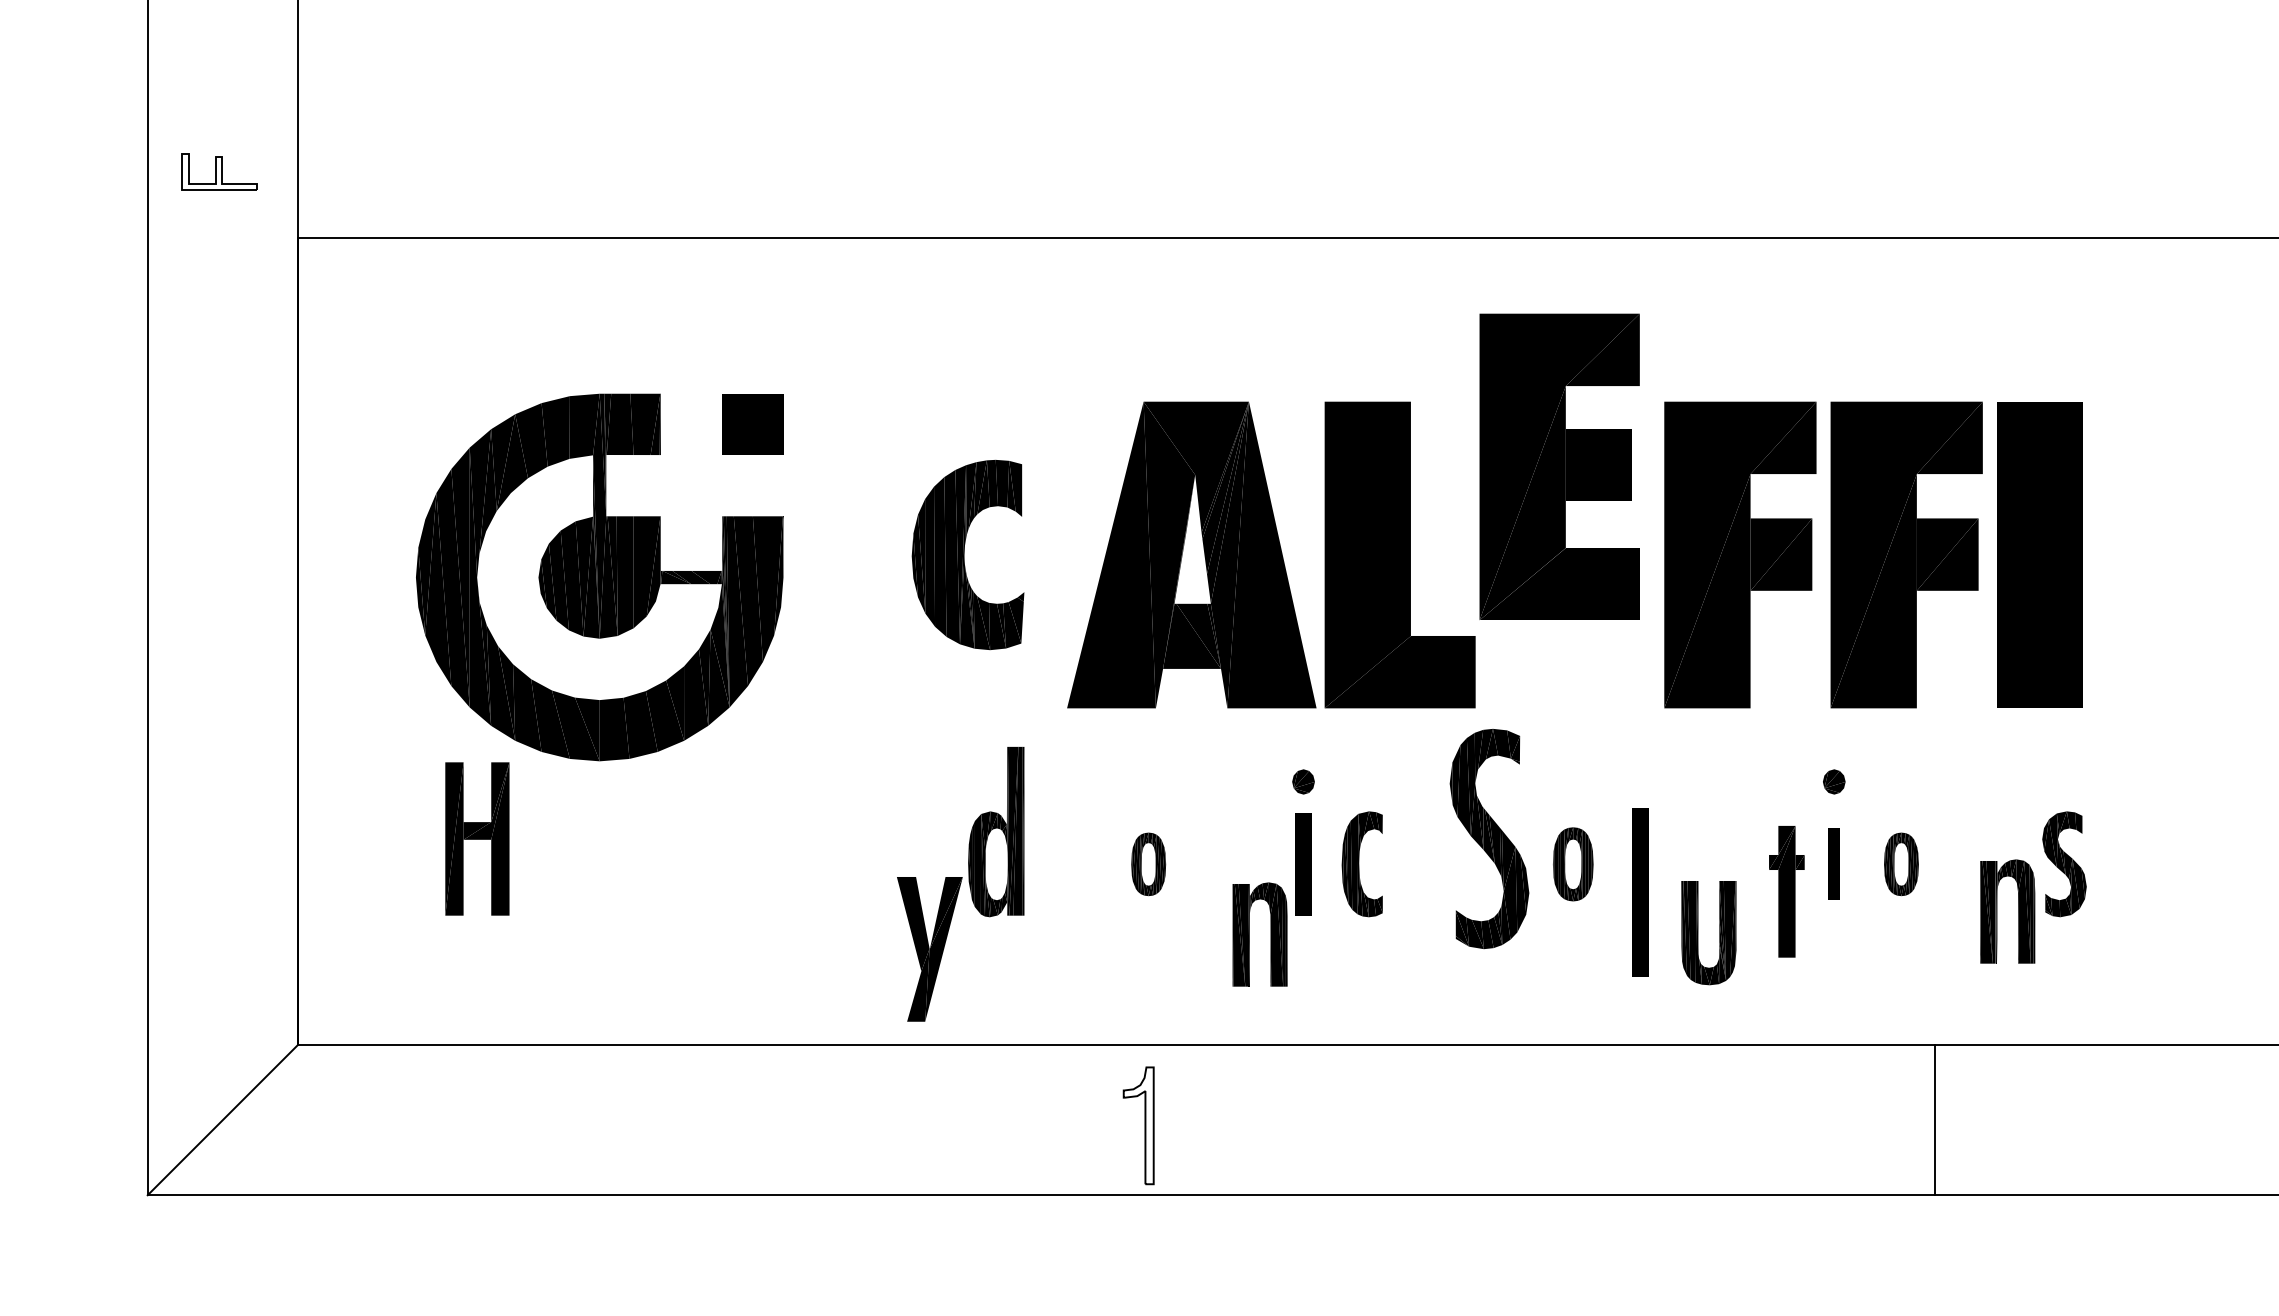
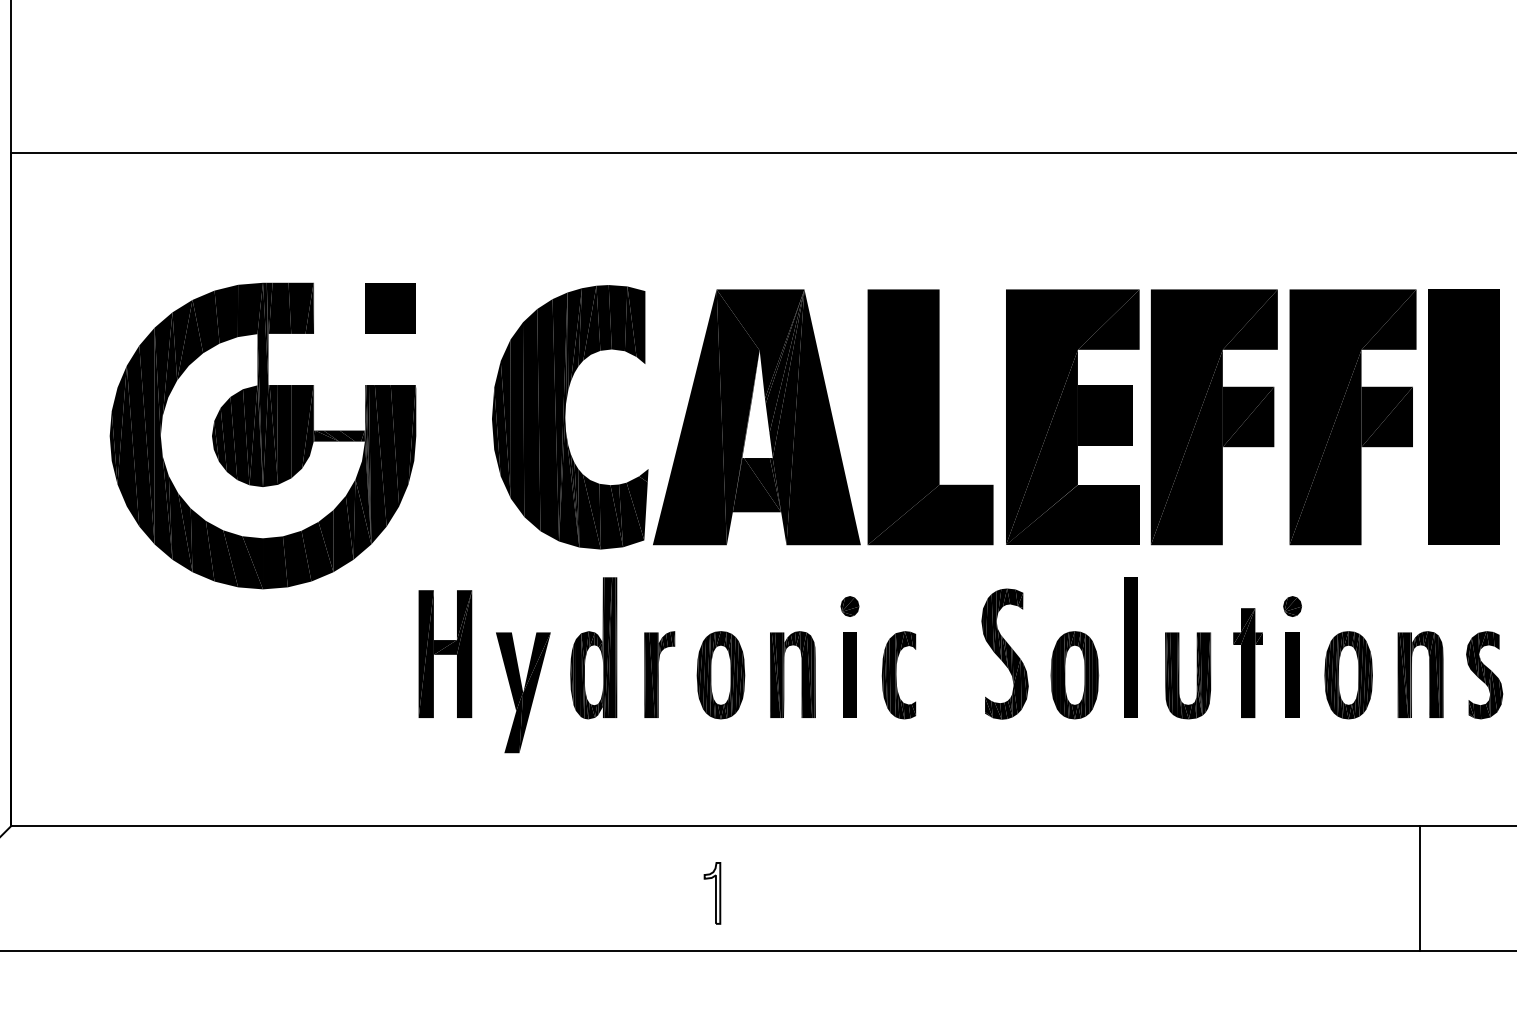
part: (1559, 466) -> (1072, 416), moved
part: (967, 554) -> (569, 416), size x1.67
part: (477, 838) -> (445, 653), moved
part: (1489, 838) -> (1005, 653), size x0.71
part: (1074, 863) -> (658, 674), added
part: (1148, 864) -> (720, 675), size x1.67
part: (1573, 864) -> (1075, 675), size x1.43
part: (1834, 864) -> (1292, 675), size x1.43
part: (1901, 864) -> (1348, 675), size x1.67
part: (1786, 891) -> (1247, 662), moved
part: (1640, 892) -> (1131, 647), moved
part: (1997, 911) -> (1412, 674), moved
part: (1698, 933) -> (1179, 676), moved
part: (1249, 934) -> (784, 674), moved
part: (929, 949) -> (523, 692), moved
line: (1934, 1120) -> (1420, 888), moved
part: (1138, 1125) -> (712, 893), size x0.62

